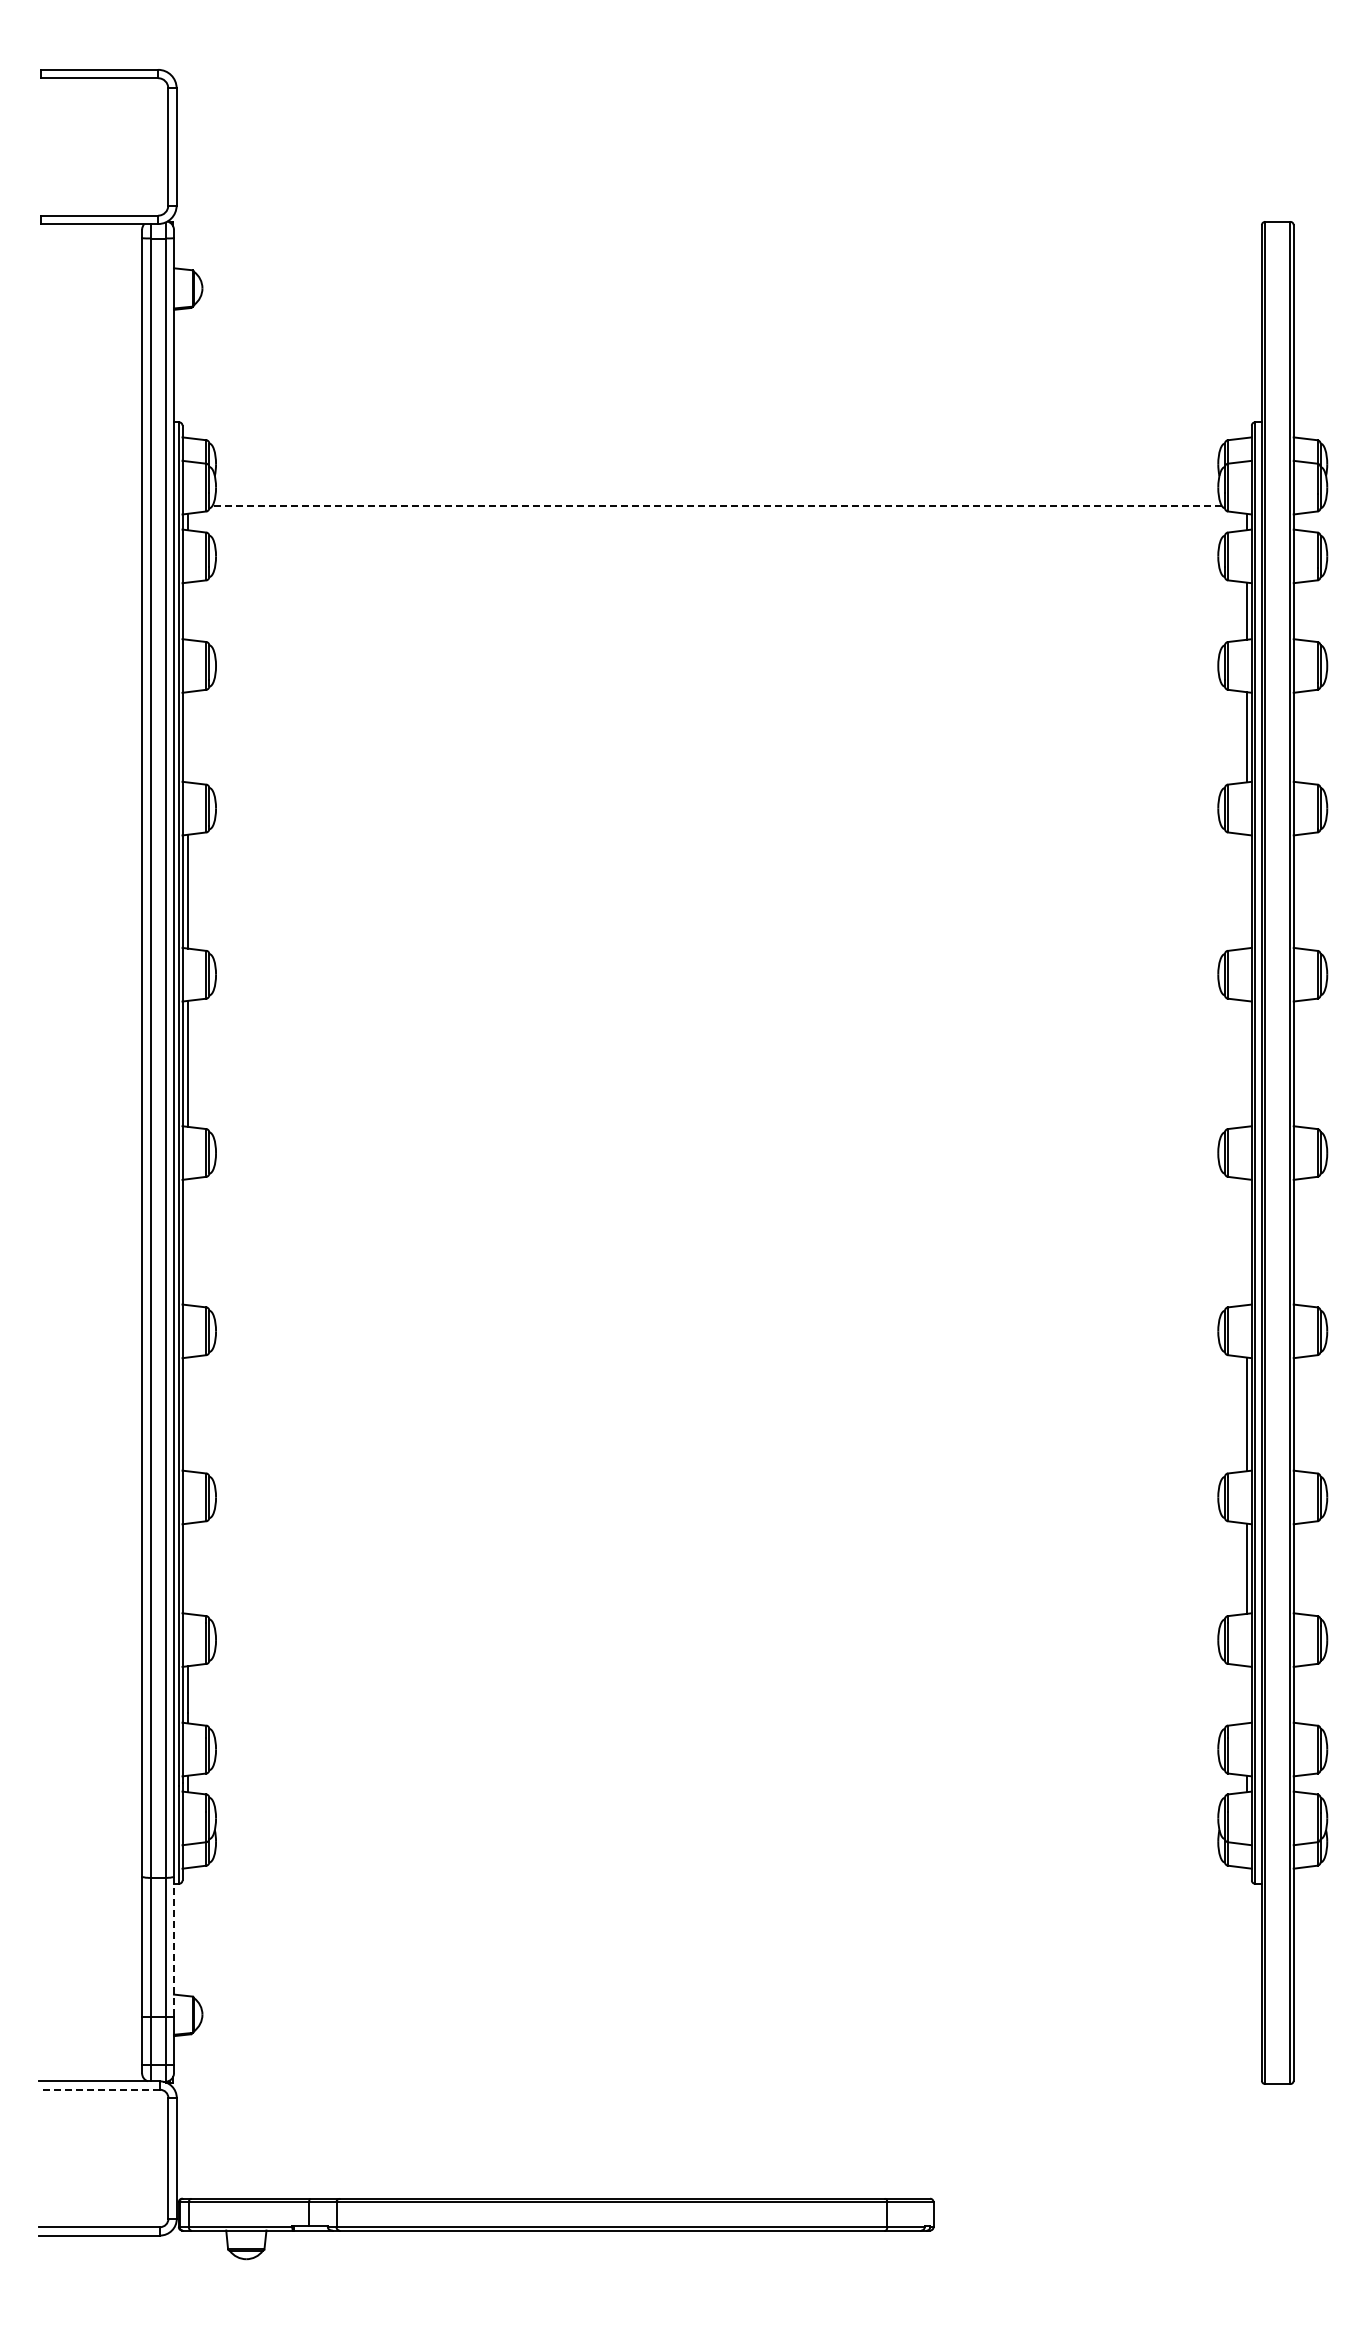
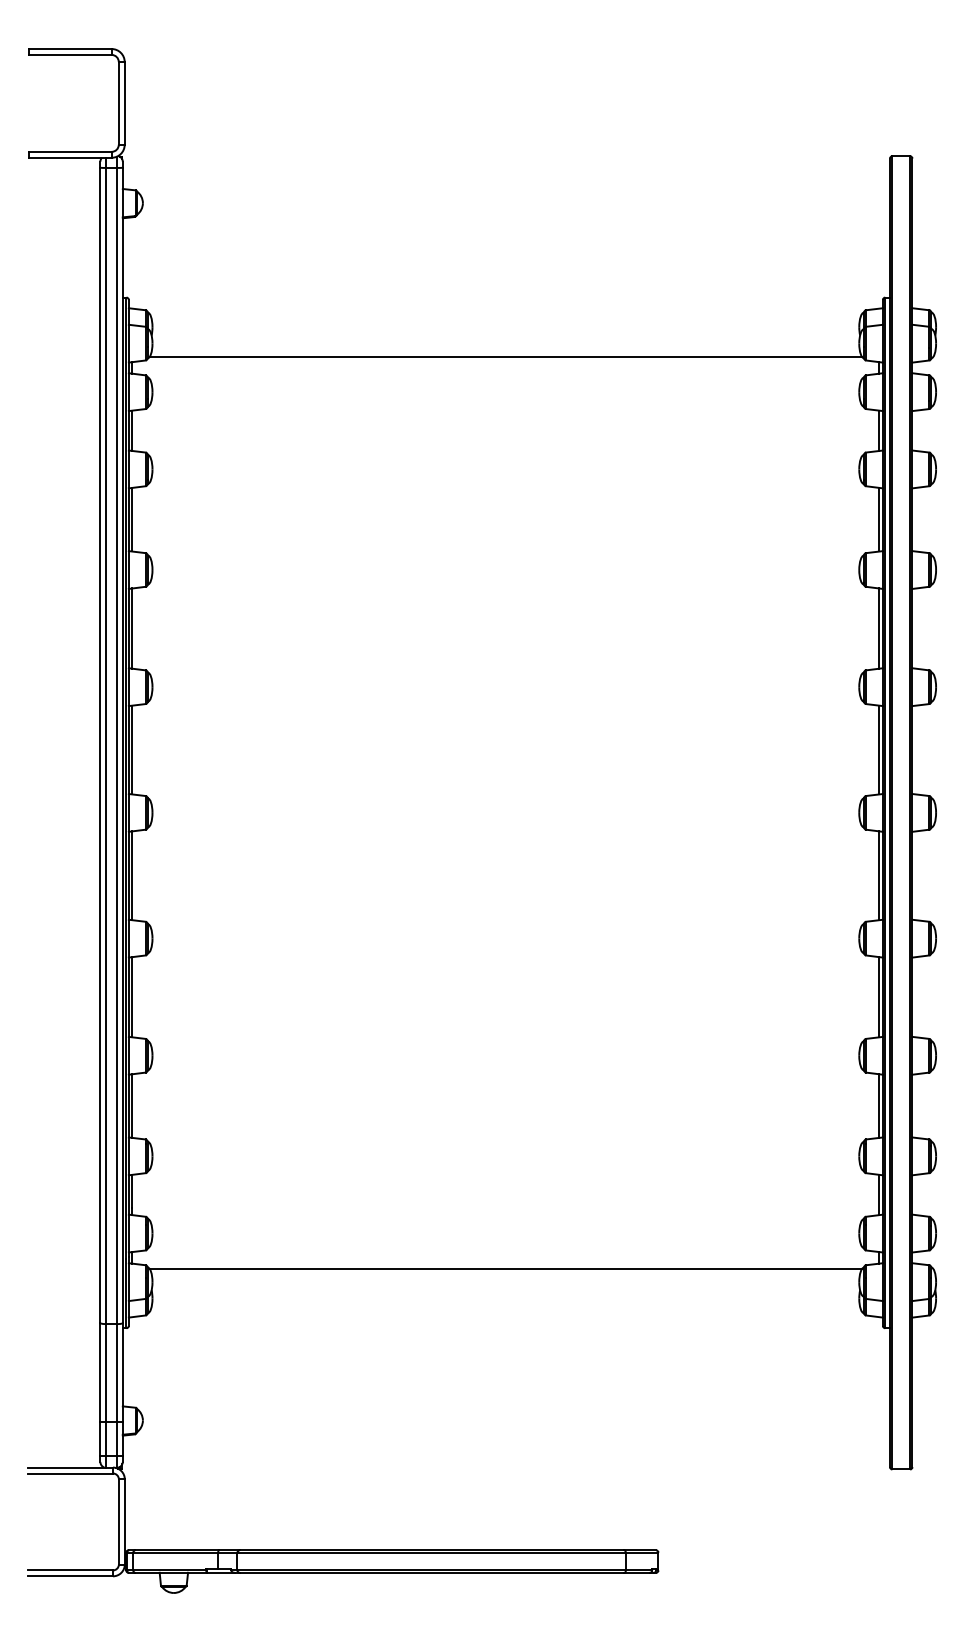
line: (717, 506) -> (506, 356), dashed -> solid
line: (187, 610) -> (132, 430), added
line: (187, 737) -> (132, 519), added
line: (1246, 891) -> (879, 628), added
line: (1246, 1063) -> (879, 749), added
line: (187, 1242) -> (132, 876), added
line: (1246, 1242) -> (879, 876), added
line: (187, 1414) -> (132, 997), added
line: (187, 1568) -> (132, 1105), added
line: (1246, 1694) -> (879, 1194), added
line: (716, 1799) -> (505, 1268), added
line: (173, 1947) -> (122, 1373), dashed -> solid
line: (99, 2089) -> (70, 1473), dashed -> solid

